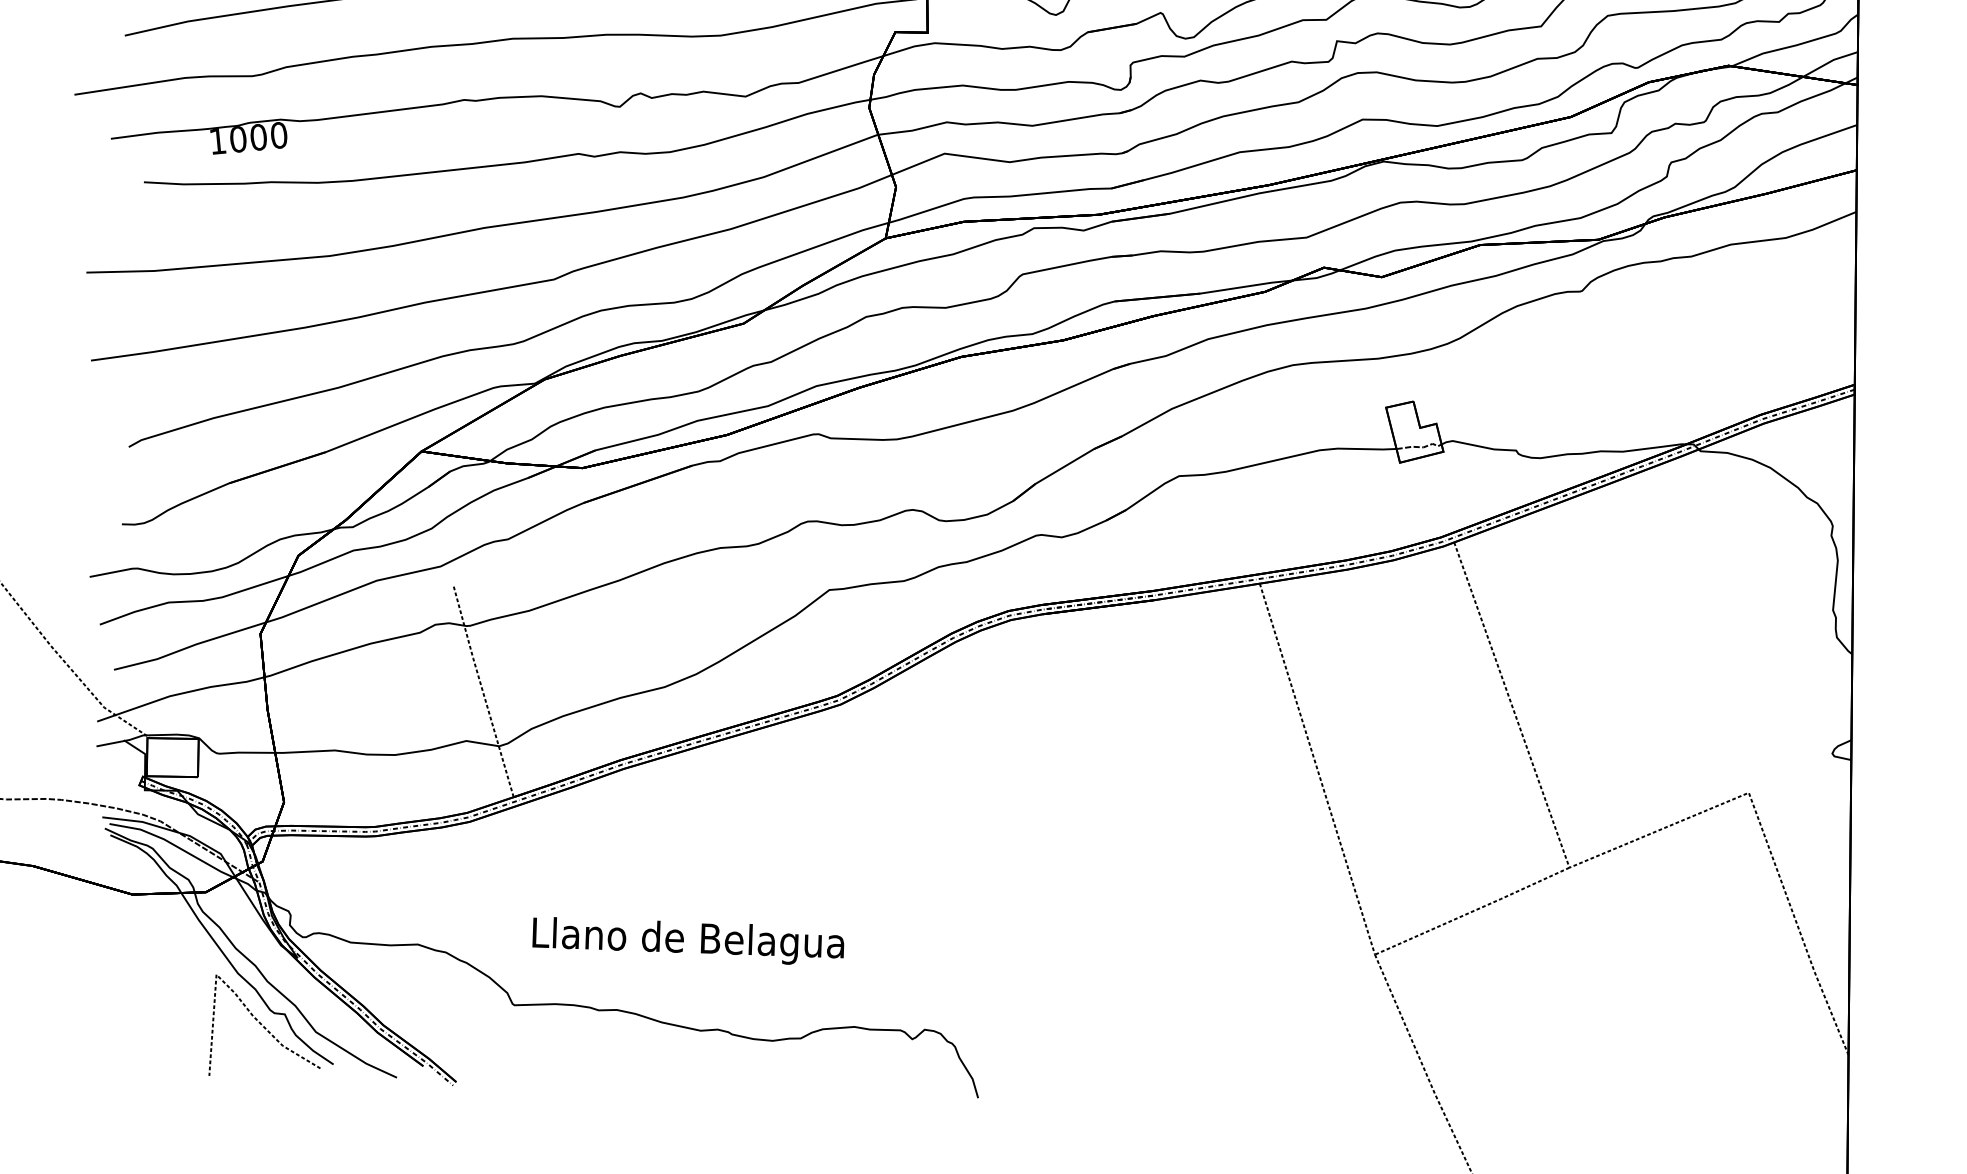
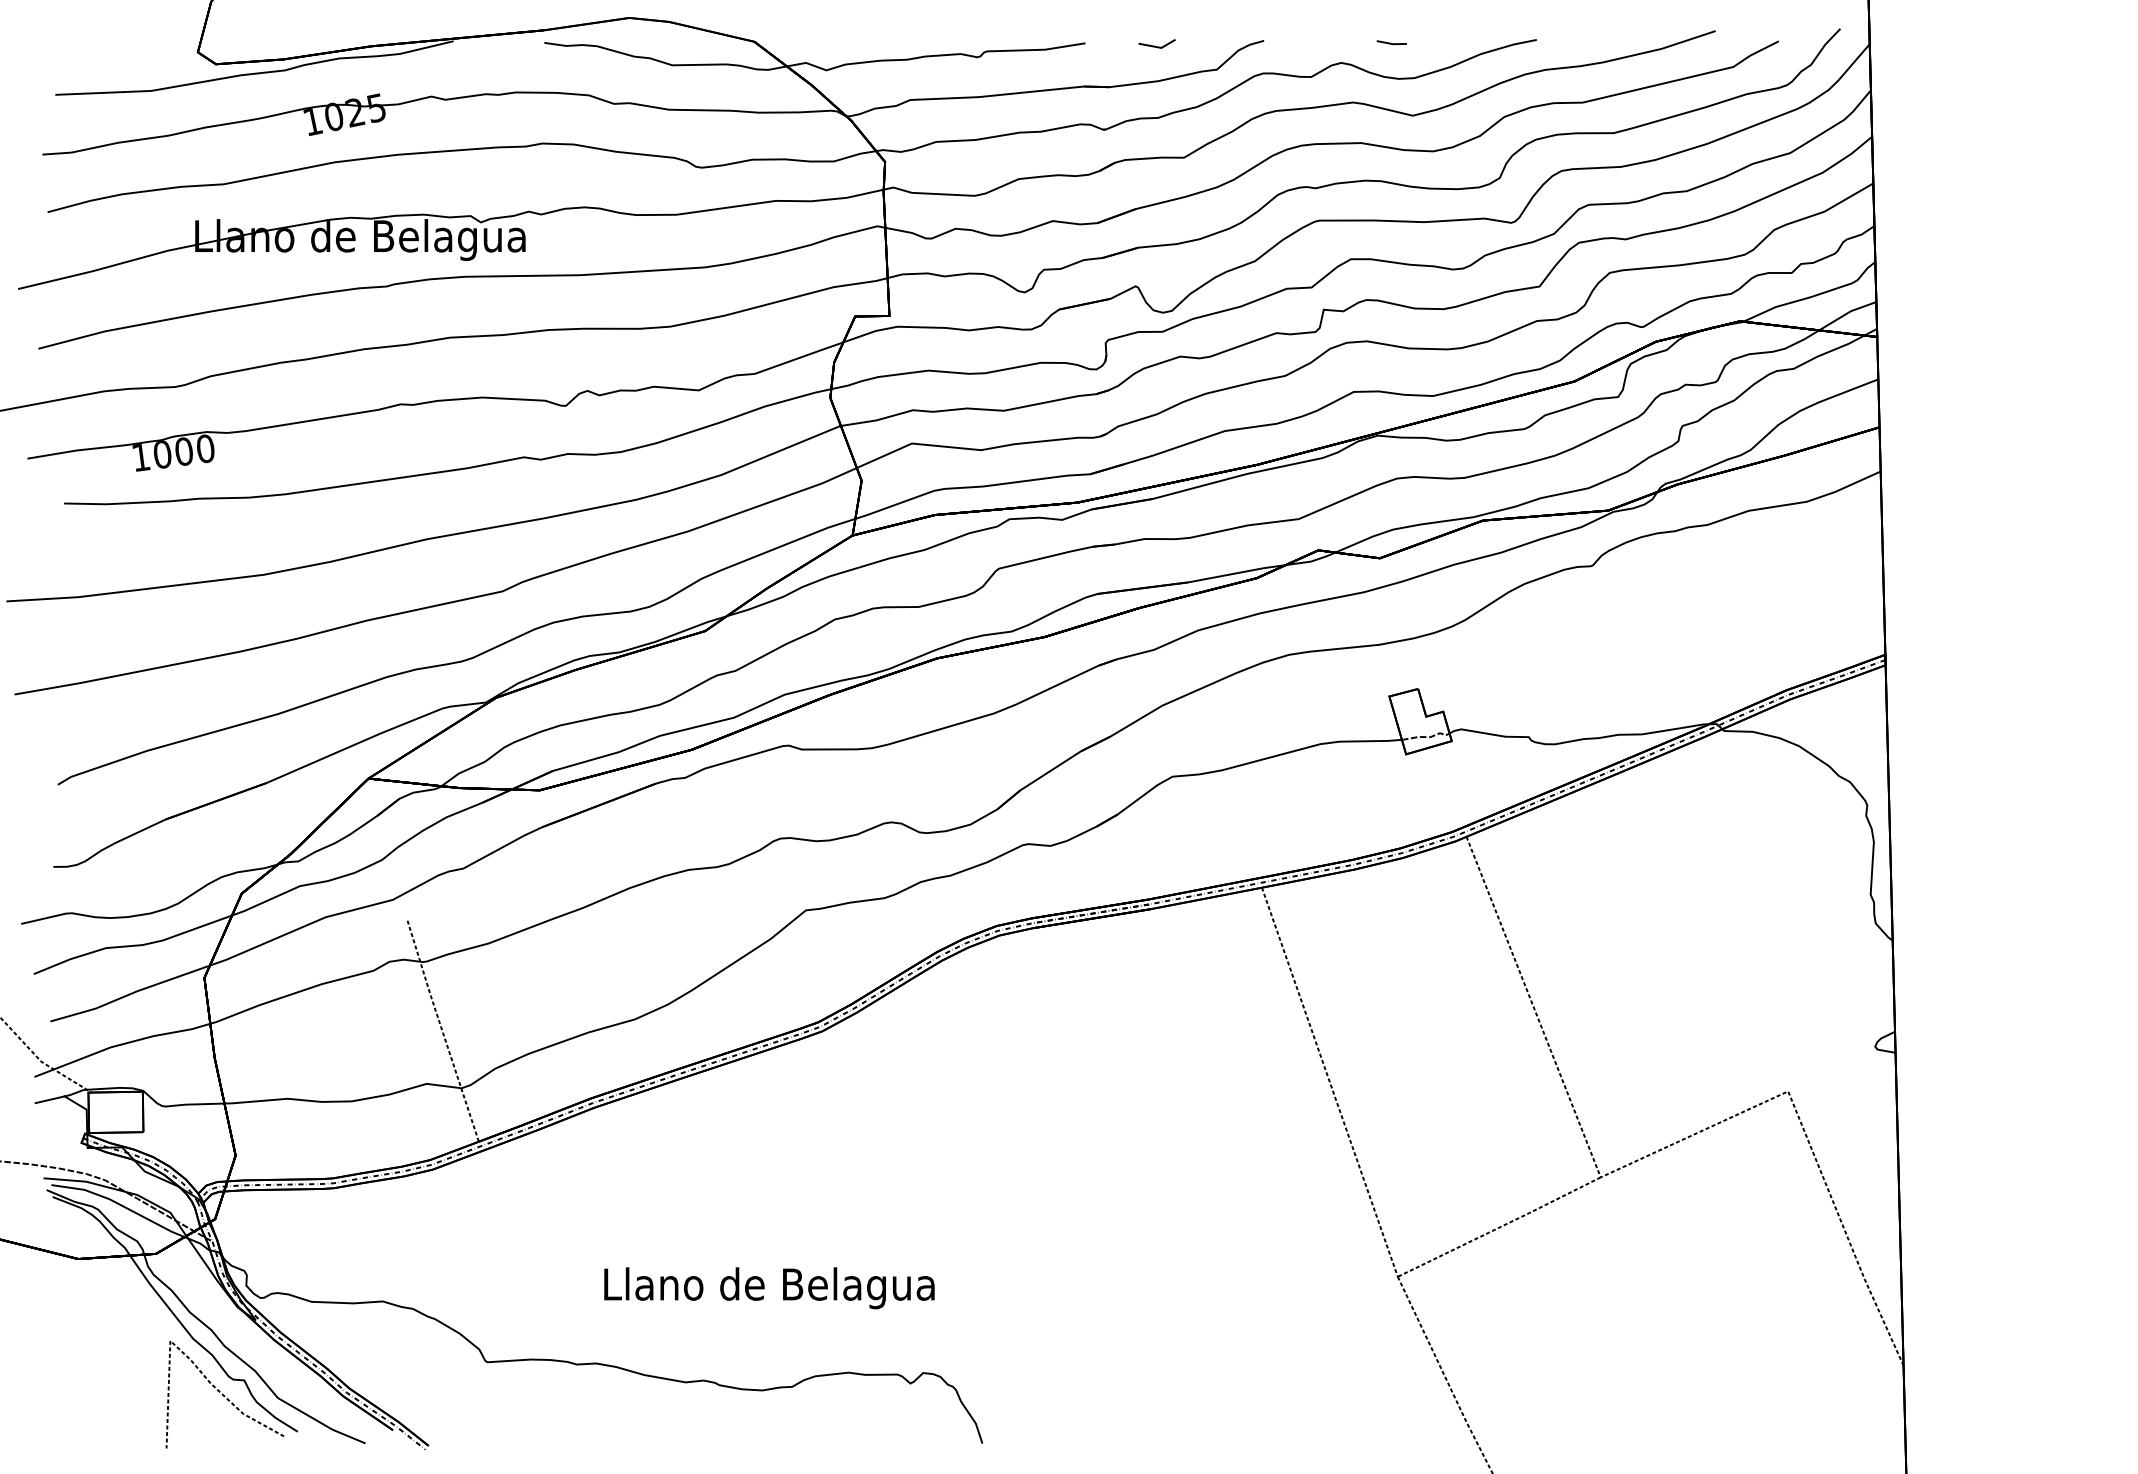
text: (688, 941) -> (769, 1288), moved

